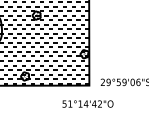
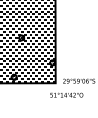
text: (87, 102) -> (66, 94), moved

